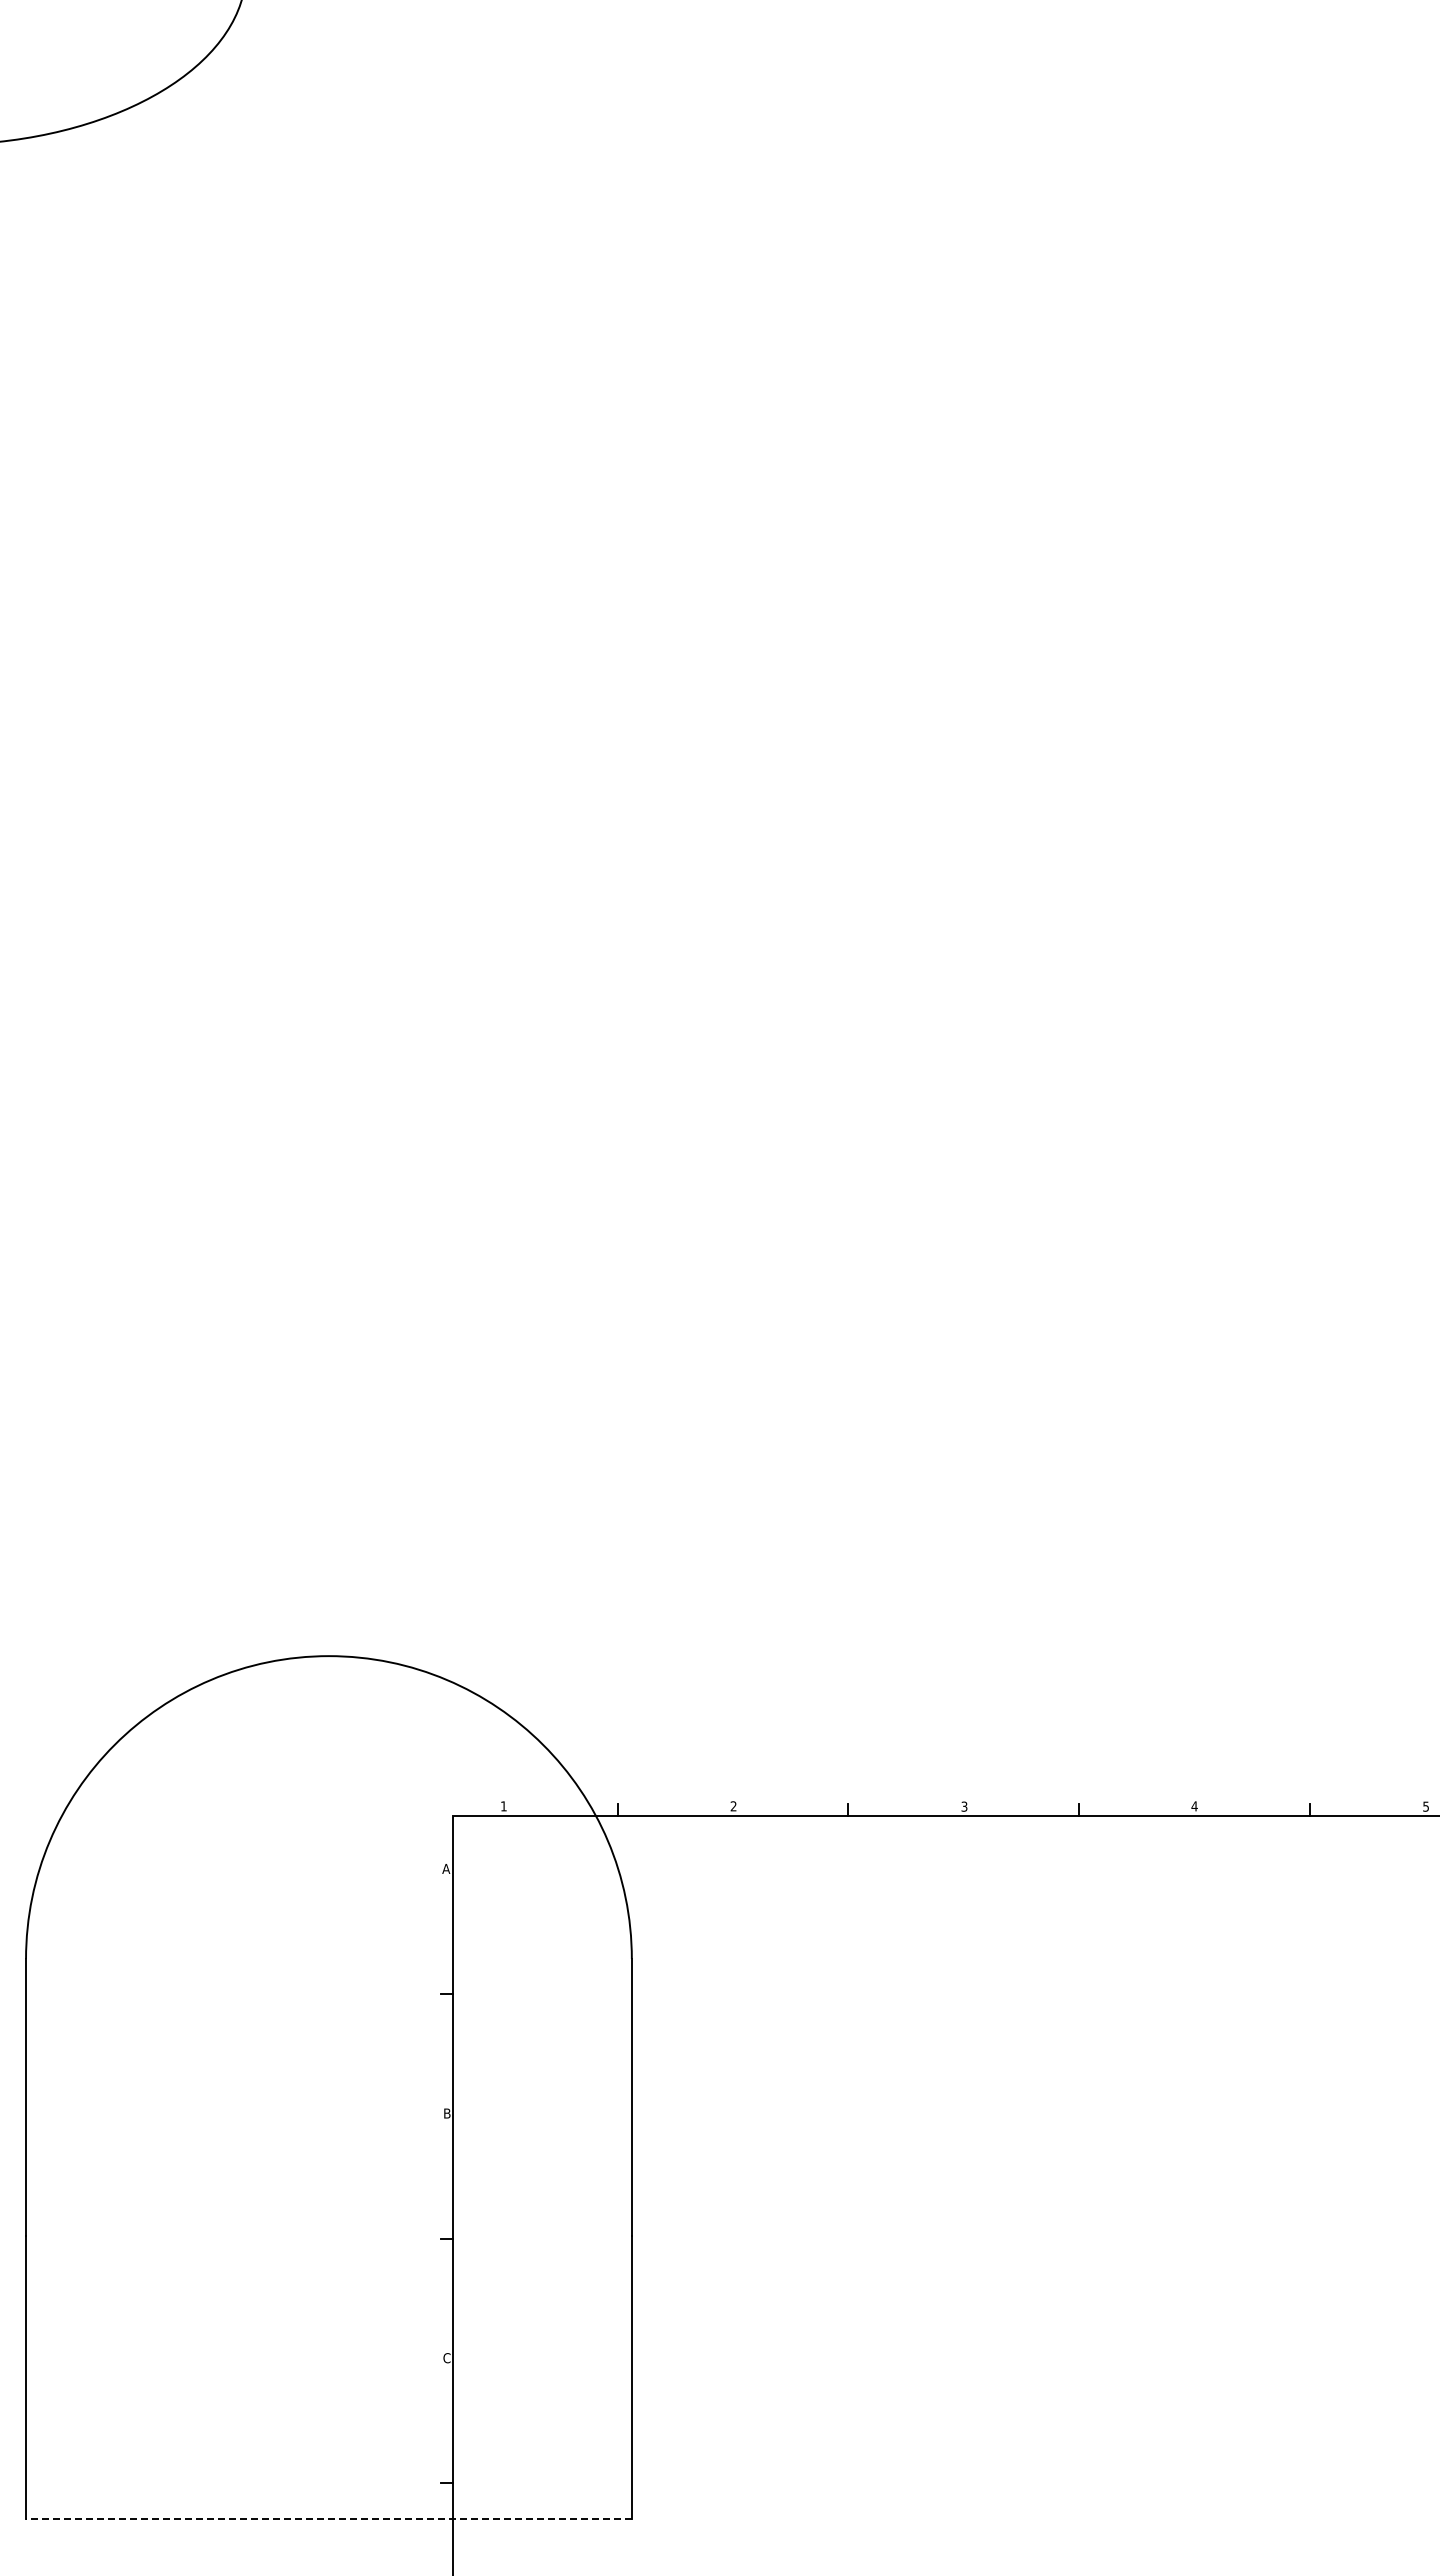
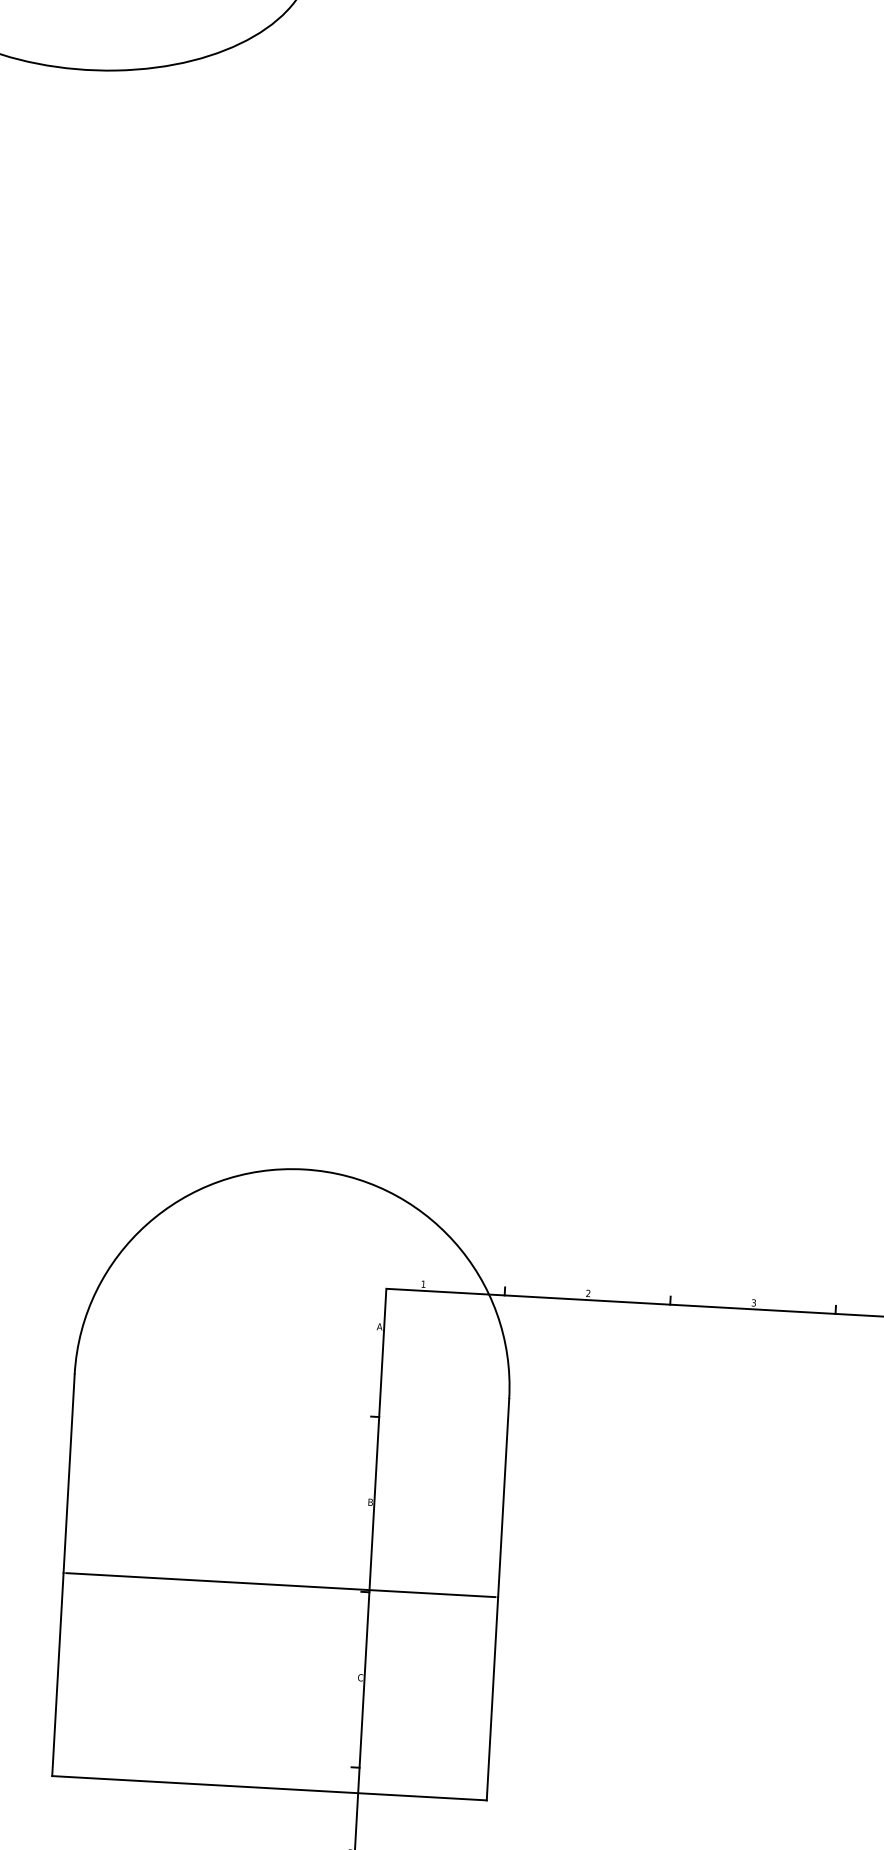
line: (328, 2235) -> (280, 1585), added
line: (328, 2518) -> (269, 1788), dashed -> solid

